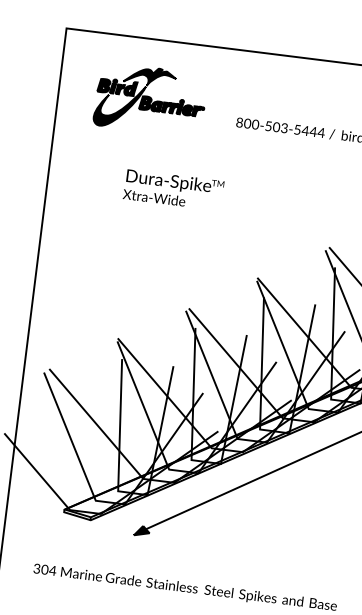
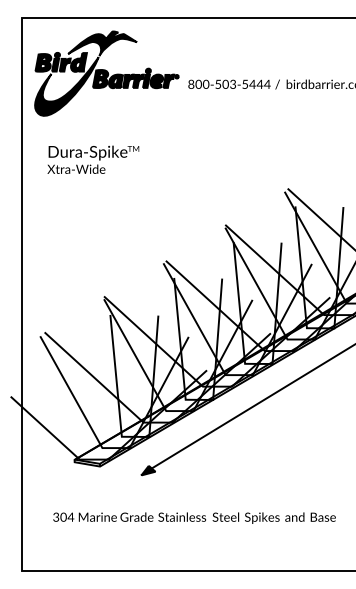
part: (150, 99) -> (106, 73), size x1.43
text: (173, 189) -> (93, 159), moved

